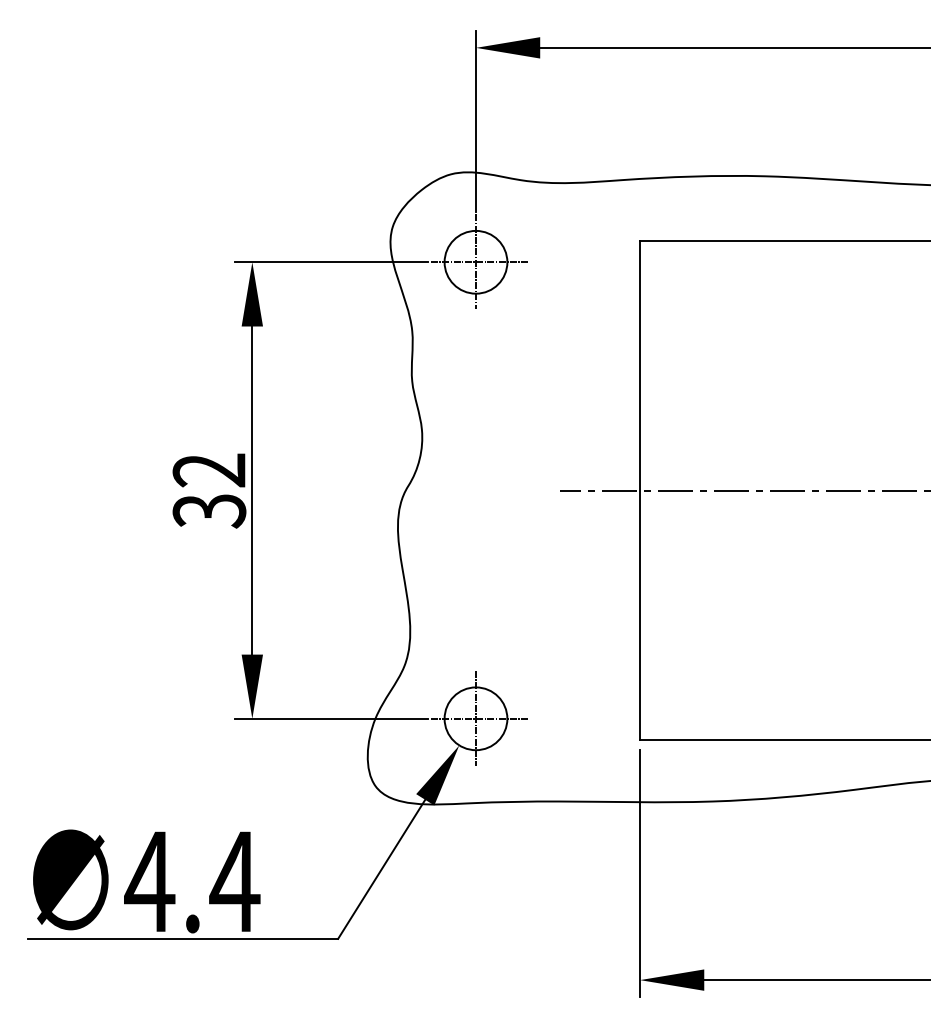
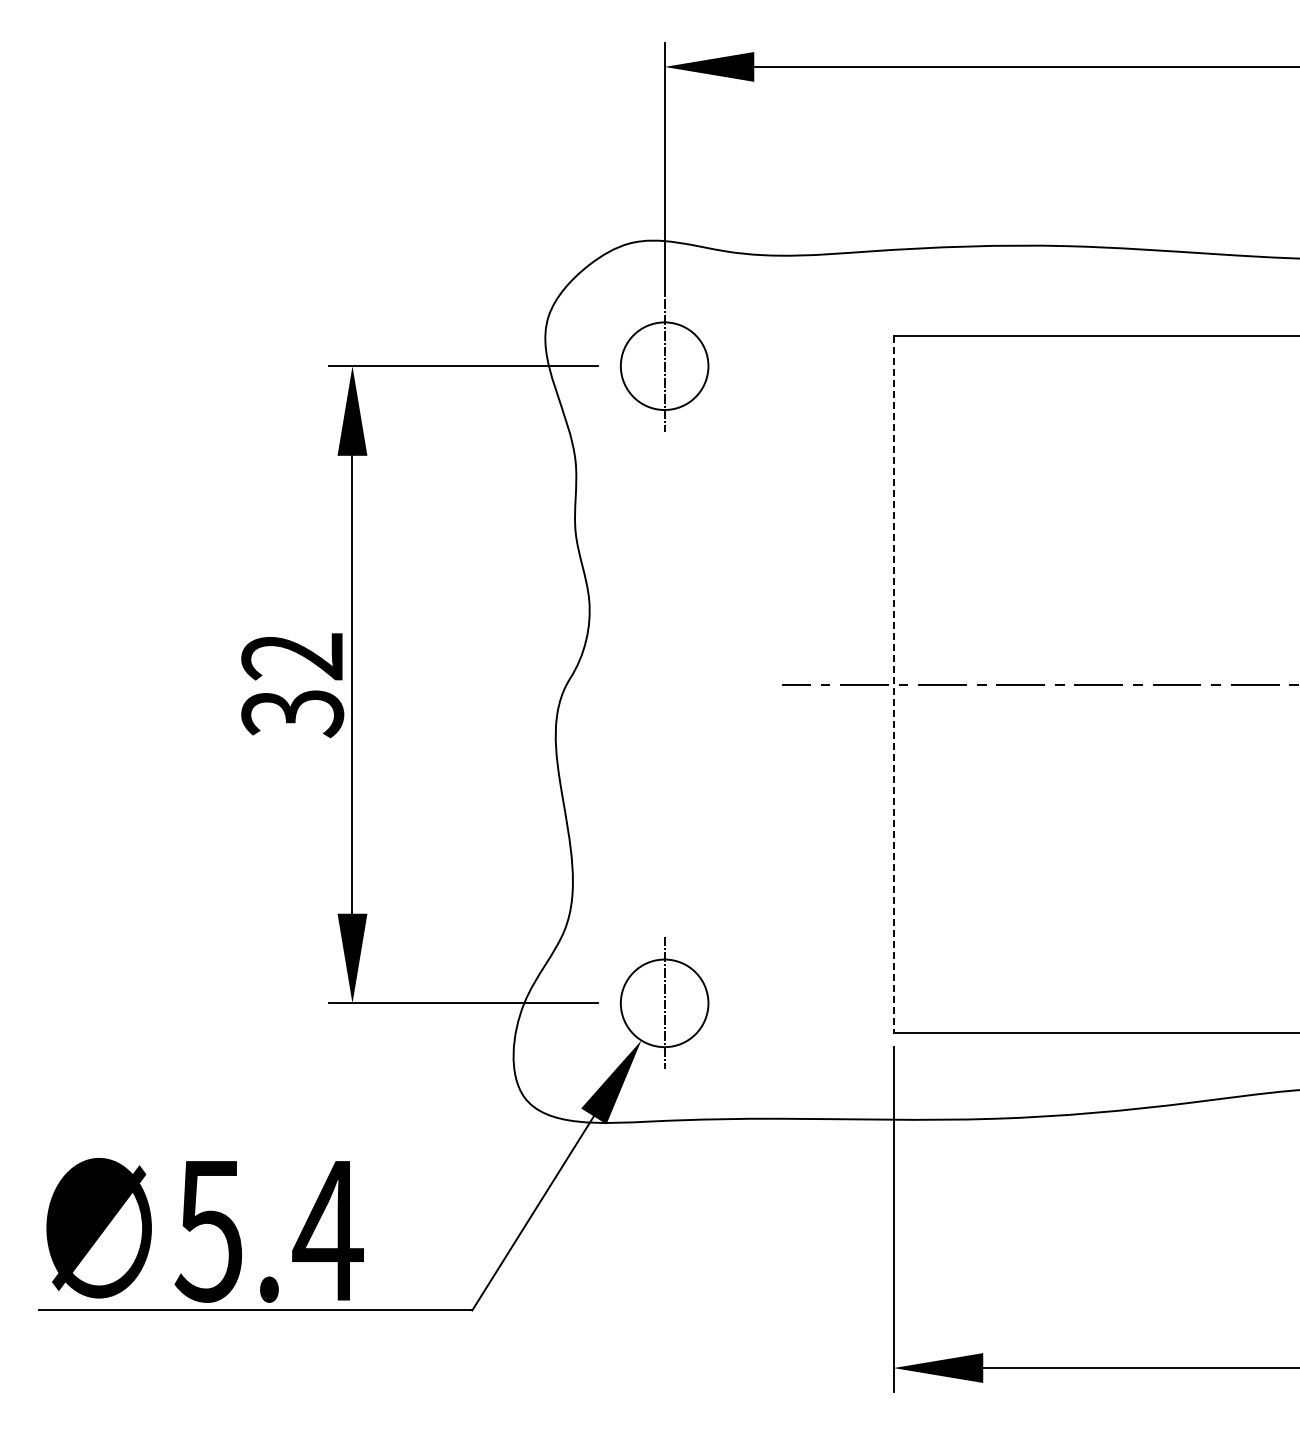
line: (479, 262) -> (669, 366), removed
line: (639, 491) -> (893, 685), solid -> dashed
line: (479, 718) -> (669, 1003), removed
text: (149, 882) -> (209, 1231), 4.4 -> 5.4

